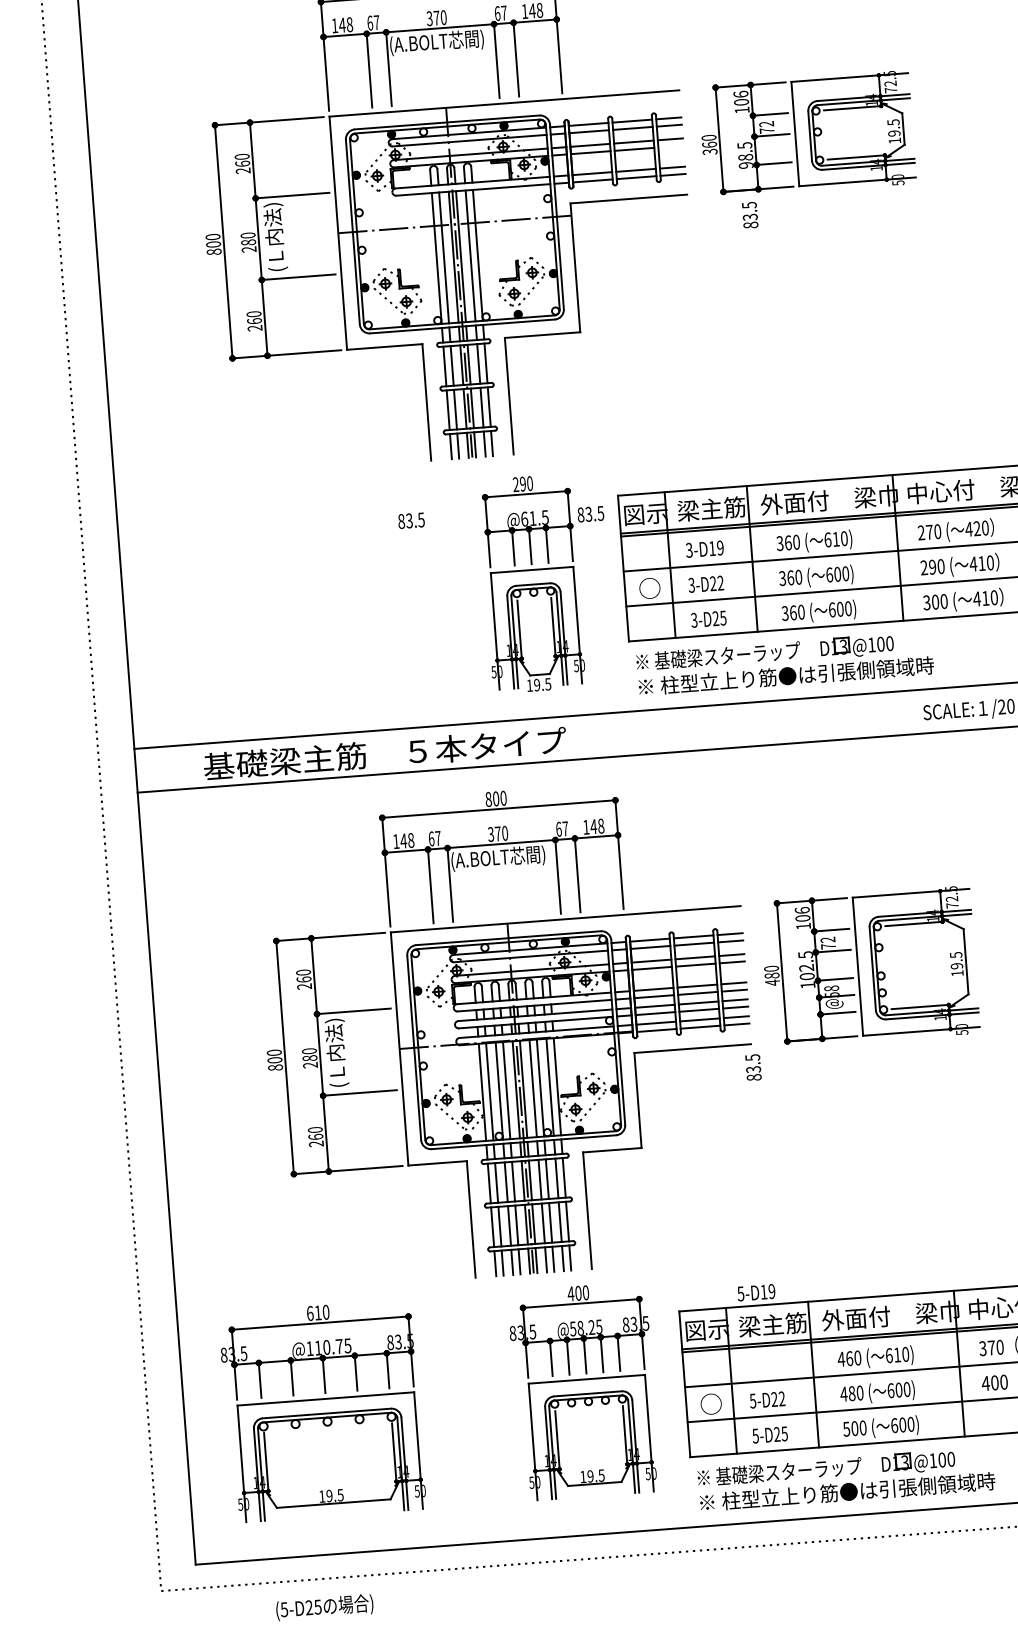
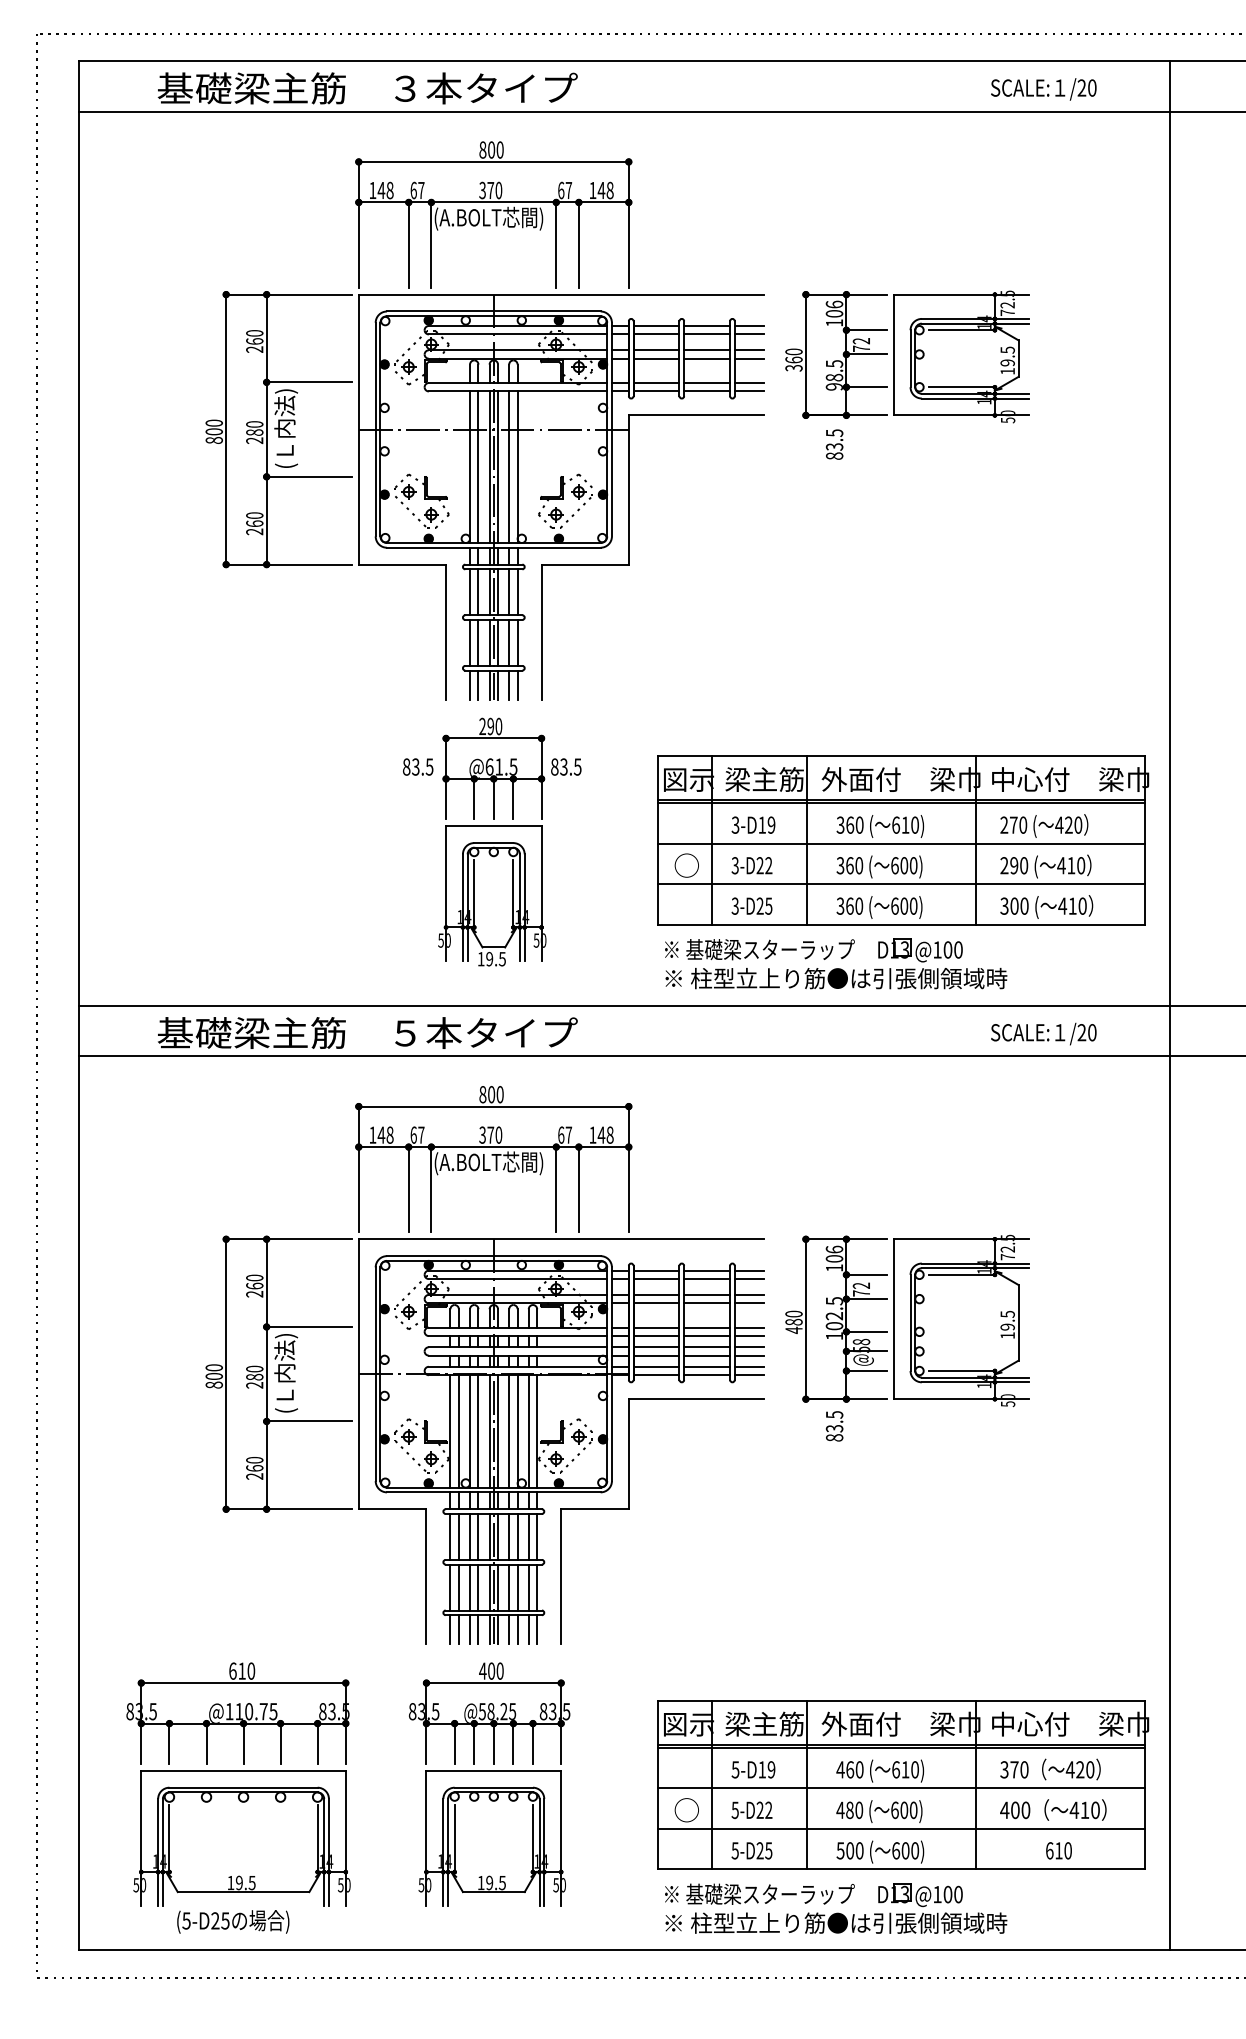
line: (670, 146) -> (748, 358), added
part: (546, 582) -> (509, 841), moved
text: (753, 1067) -> (834, 1426), moved
text: (756, 1292) -> (753, 1769), moved
part: (584, 1391) -> (489, 1784), moved
text: (324, 1607) -> (233, 1921), moved

